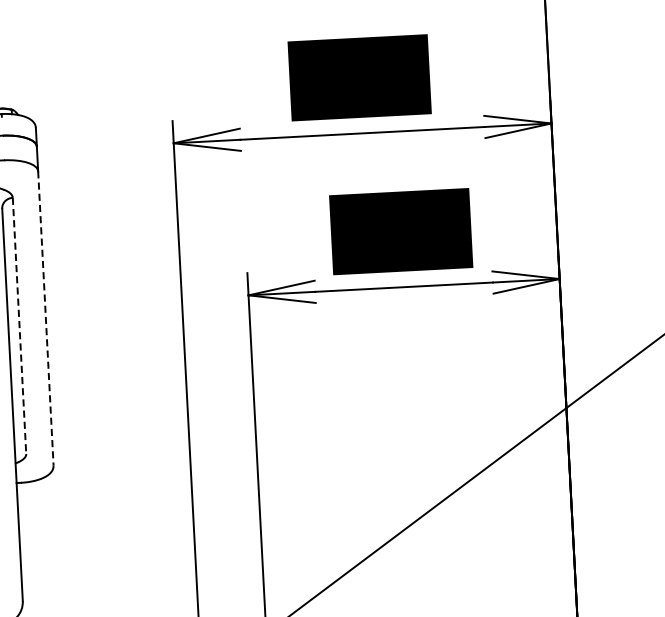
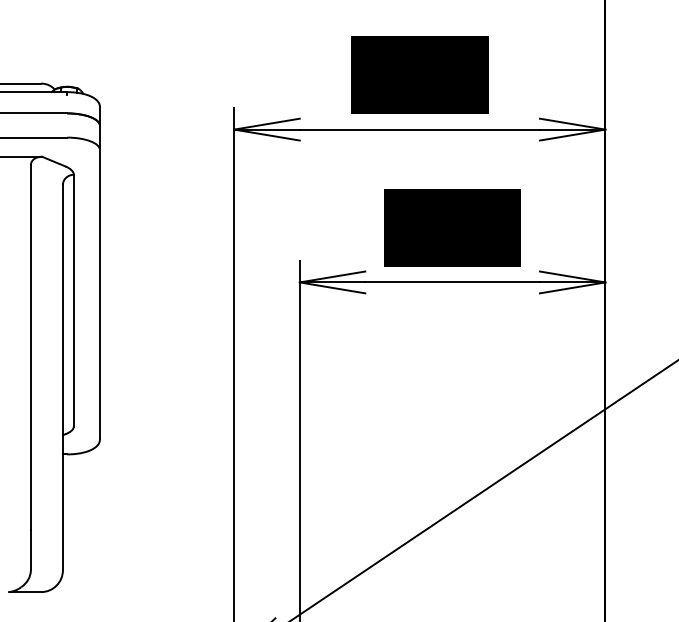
line: (46, 318) -> (100, 294), dashed -> solid
line: (19, 325) -> (73, 300), dashed -> solid

